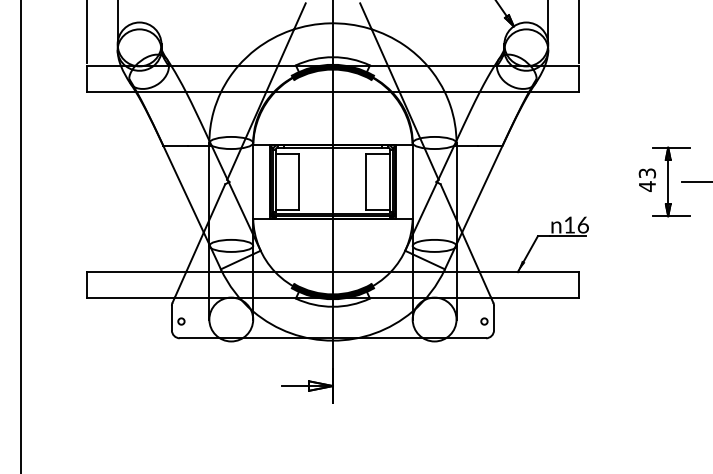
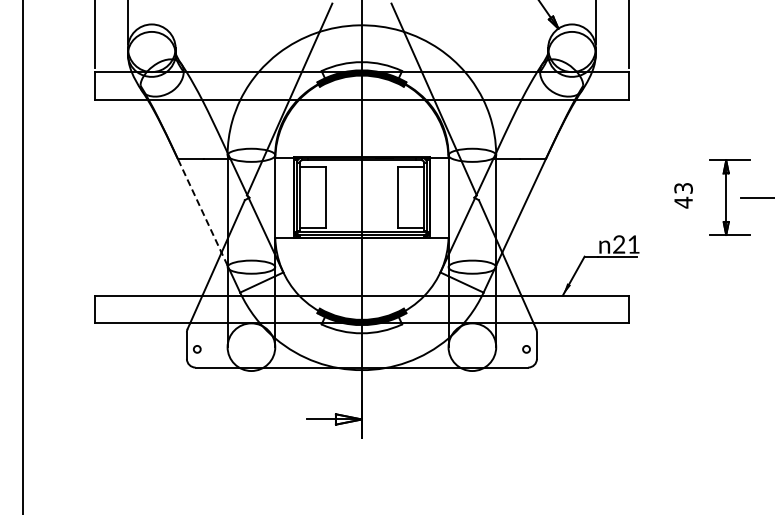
text: (647, 179) -> (683, 195), moved
line: (186, 195) -> (202, 212), solid -> dashed
text: (576, 225) -> (626, 244), 16 -> 21

